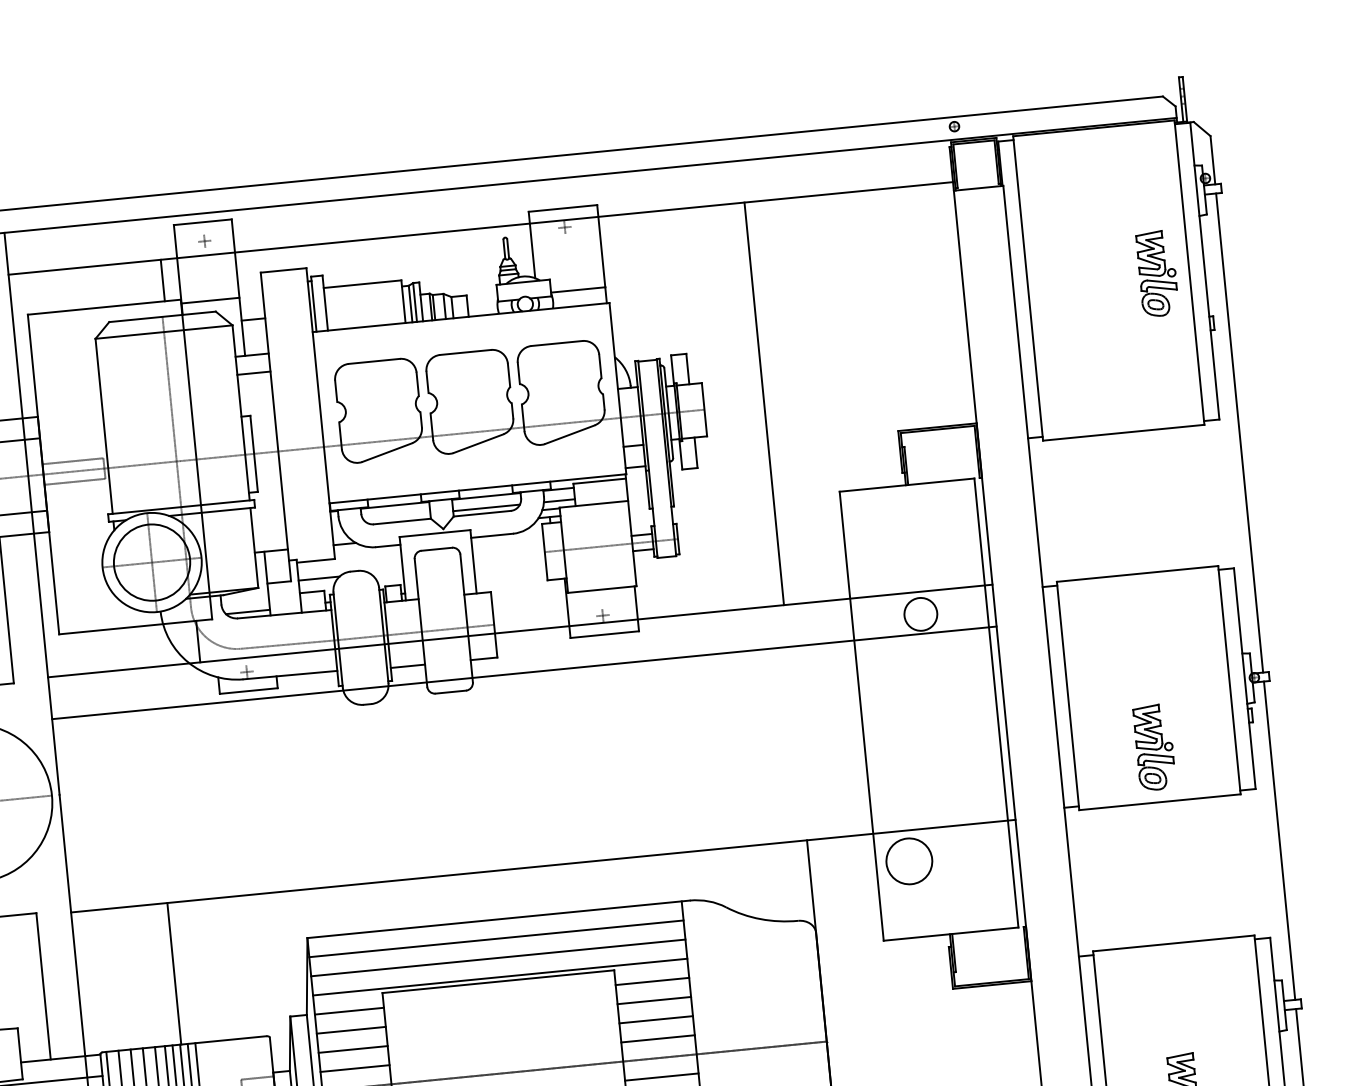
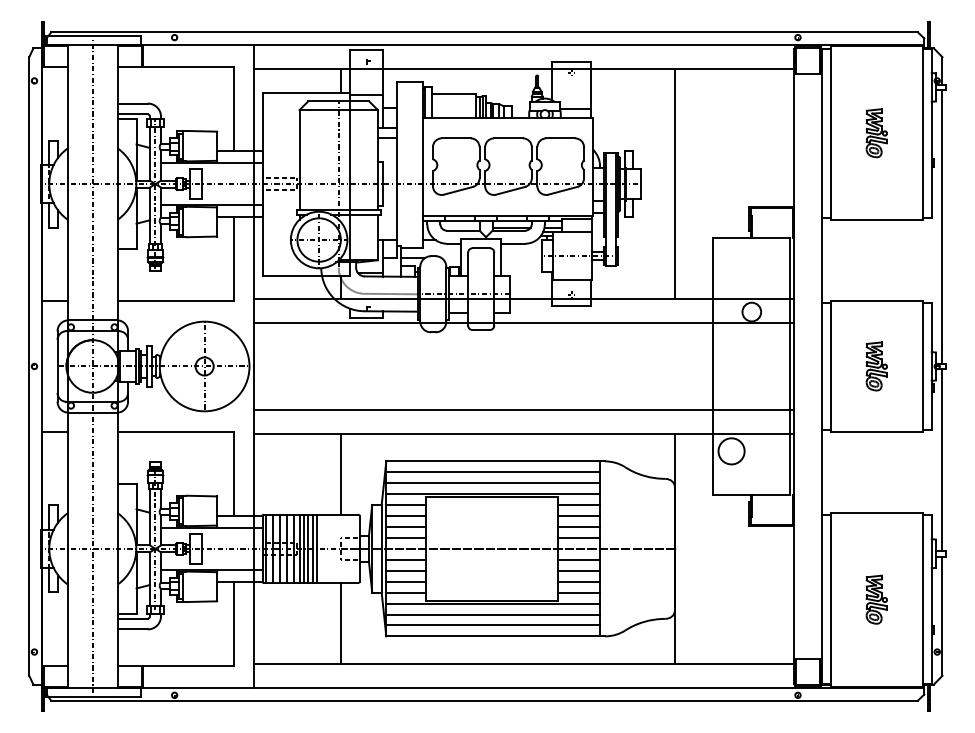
part: (1157, 274) -> (876, 133), moved
part: (1154, 747) -> (876, 366), moved
line: (538, 823) -> (523, 409), added
line: (173, 972) -> (340, 473), moved

